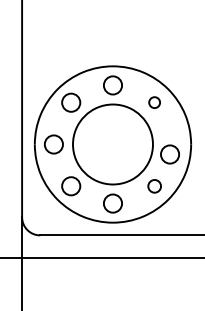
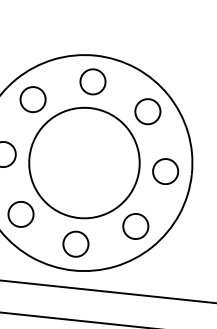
circle: (154, 102) -> (147, 111), size x1.67
circle: (169, 154) -> (164, 171), moved
circle: (154, 186) -> (135, 226), size x1.43

